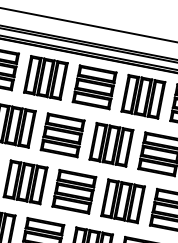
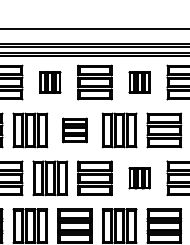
part: (46, 77) -> (50, 82), size x0.6
part: (143, 96) -> (139, 82), size x0.6
part: (62, 135) -> (74, 130), size x0.7
part: (122, 201) -> (139, 178), size x0.6

